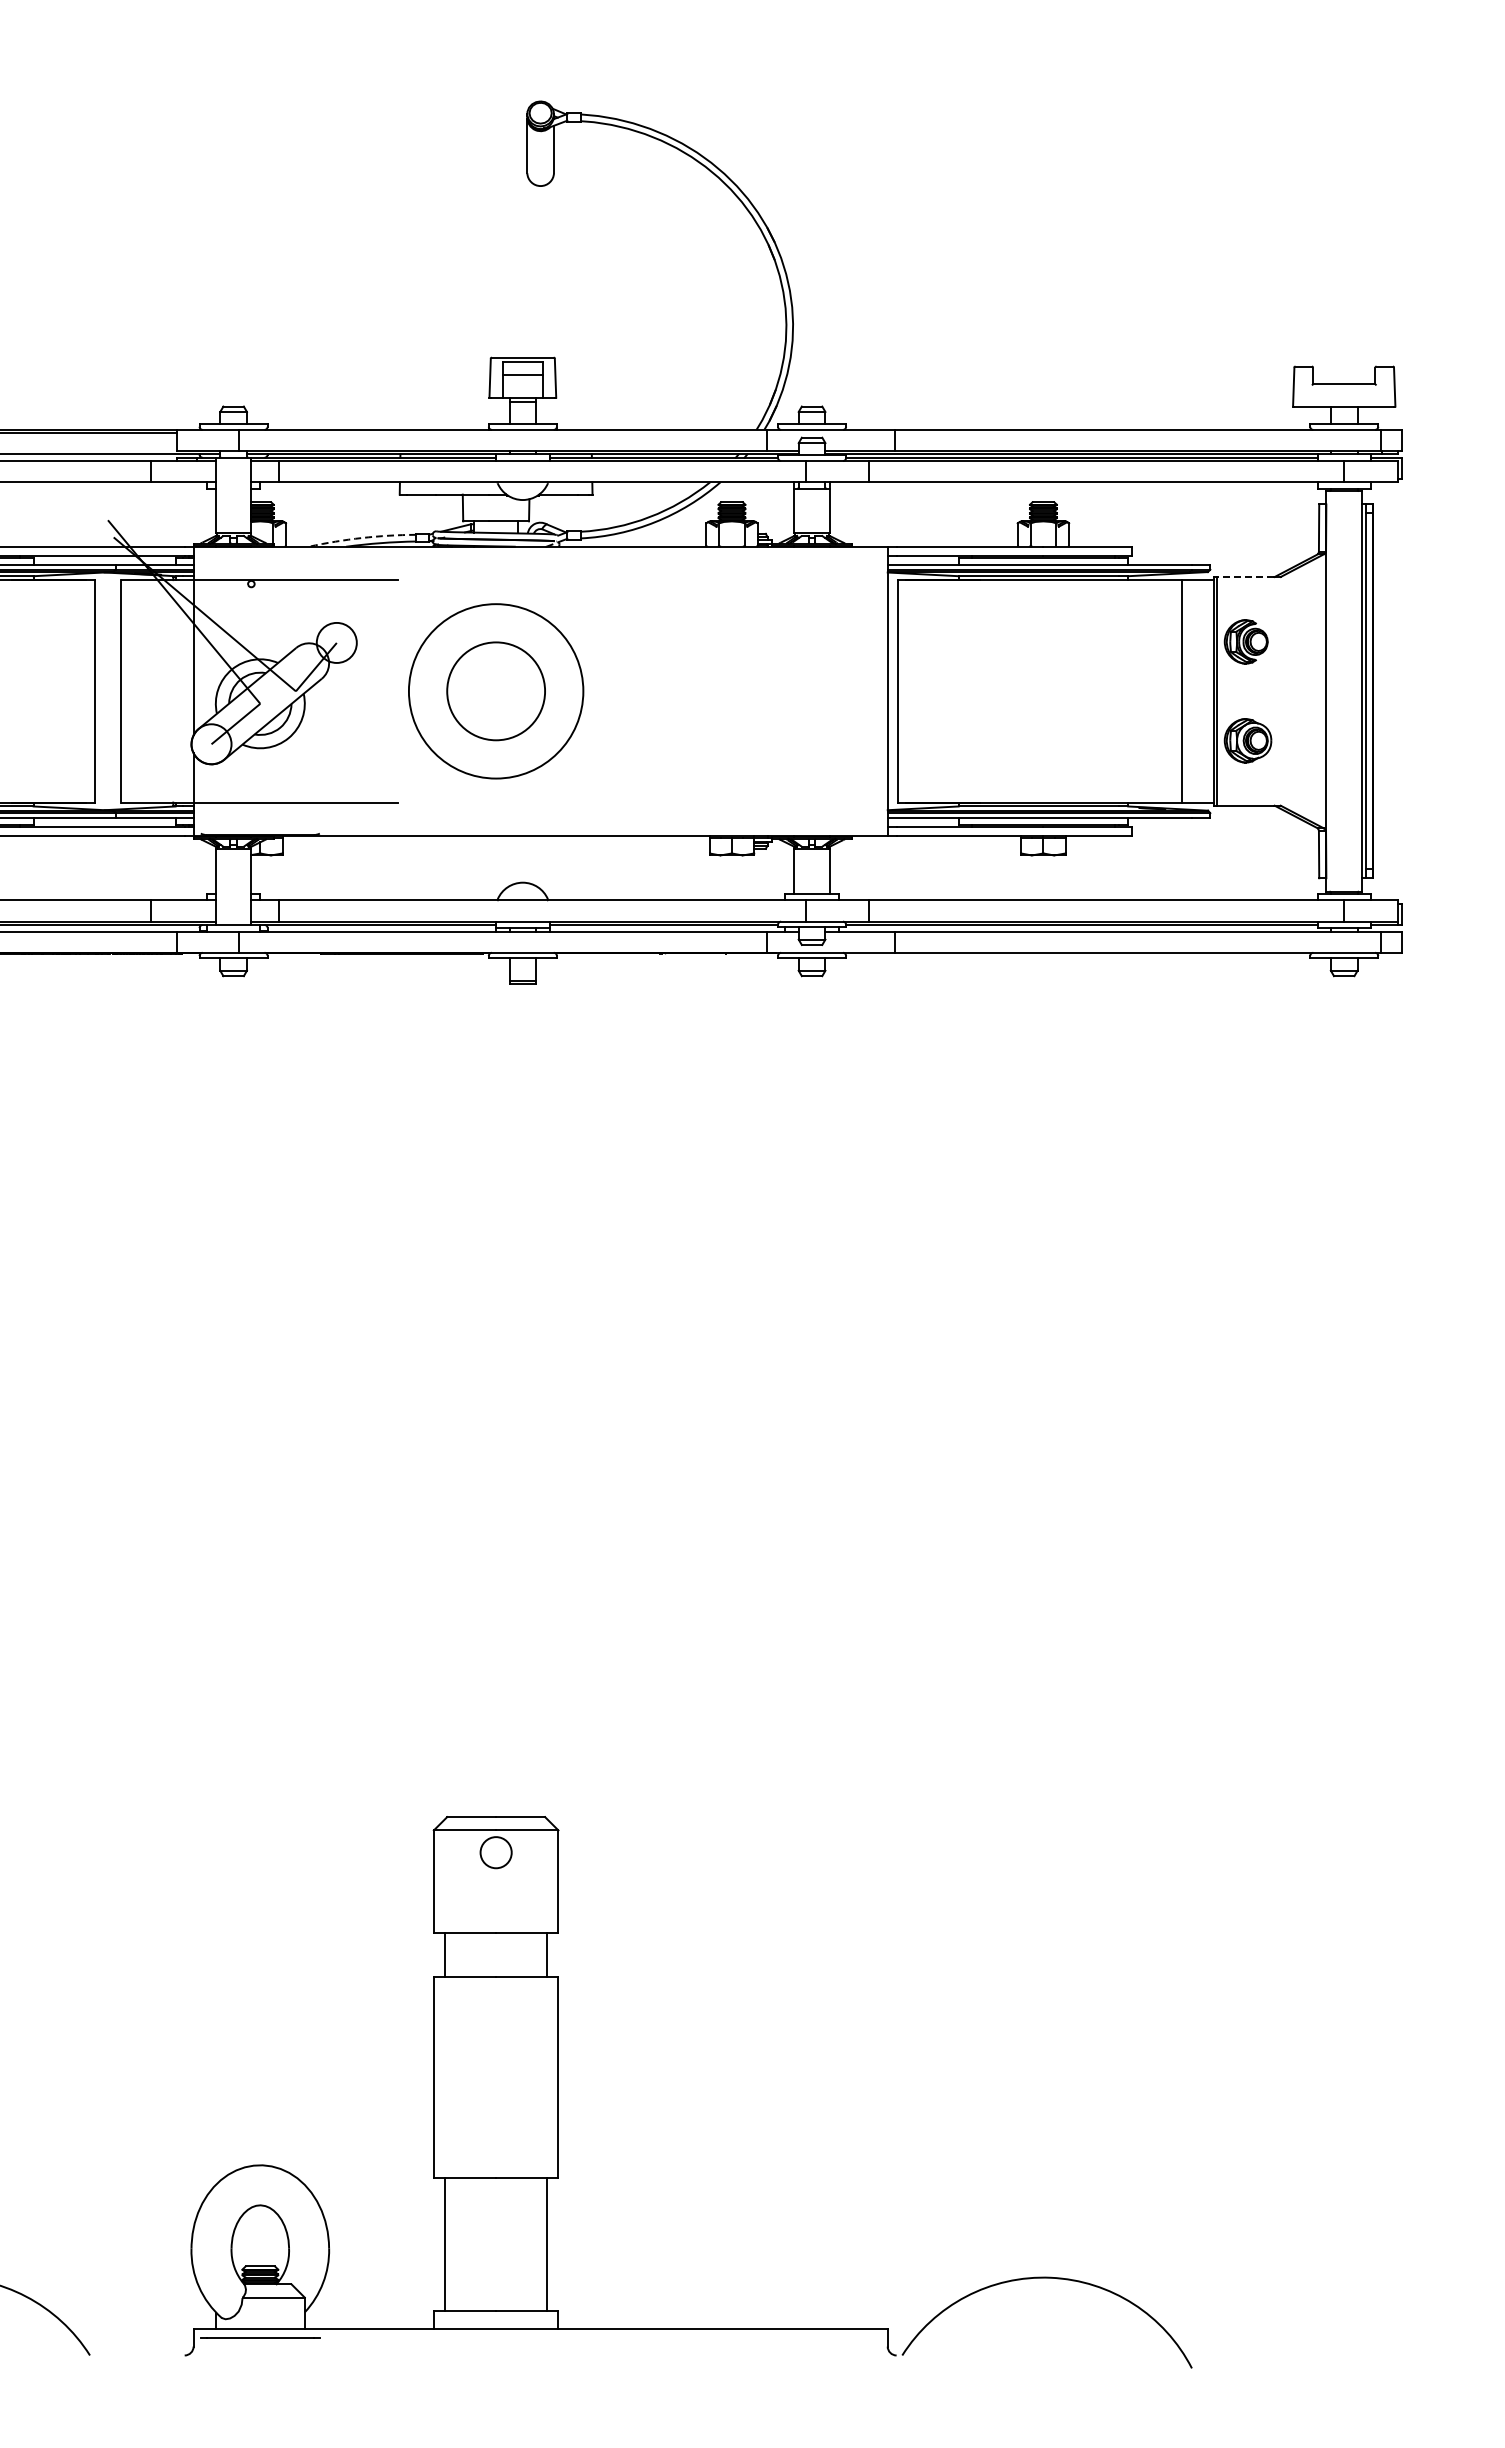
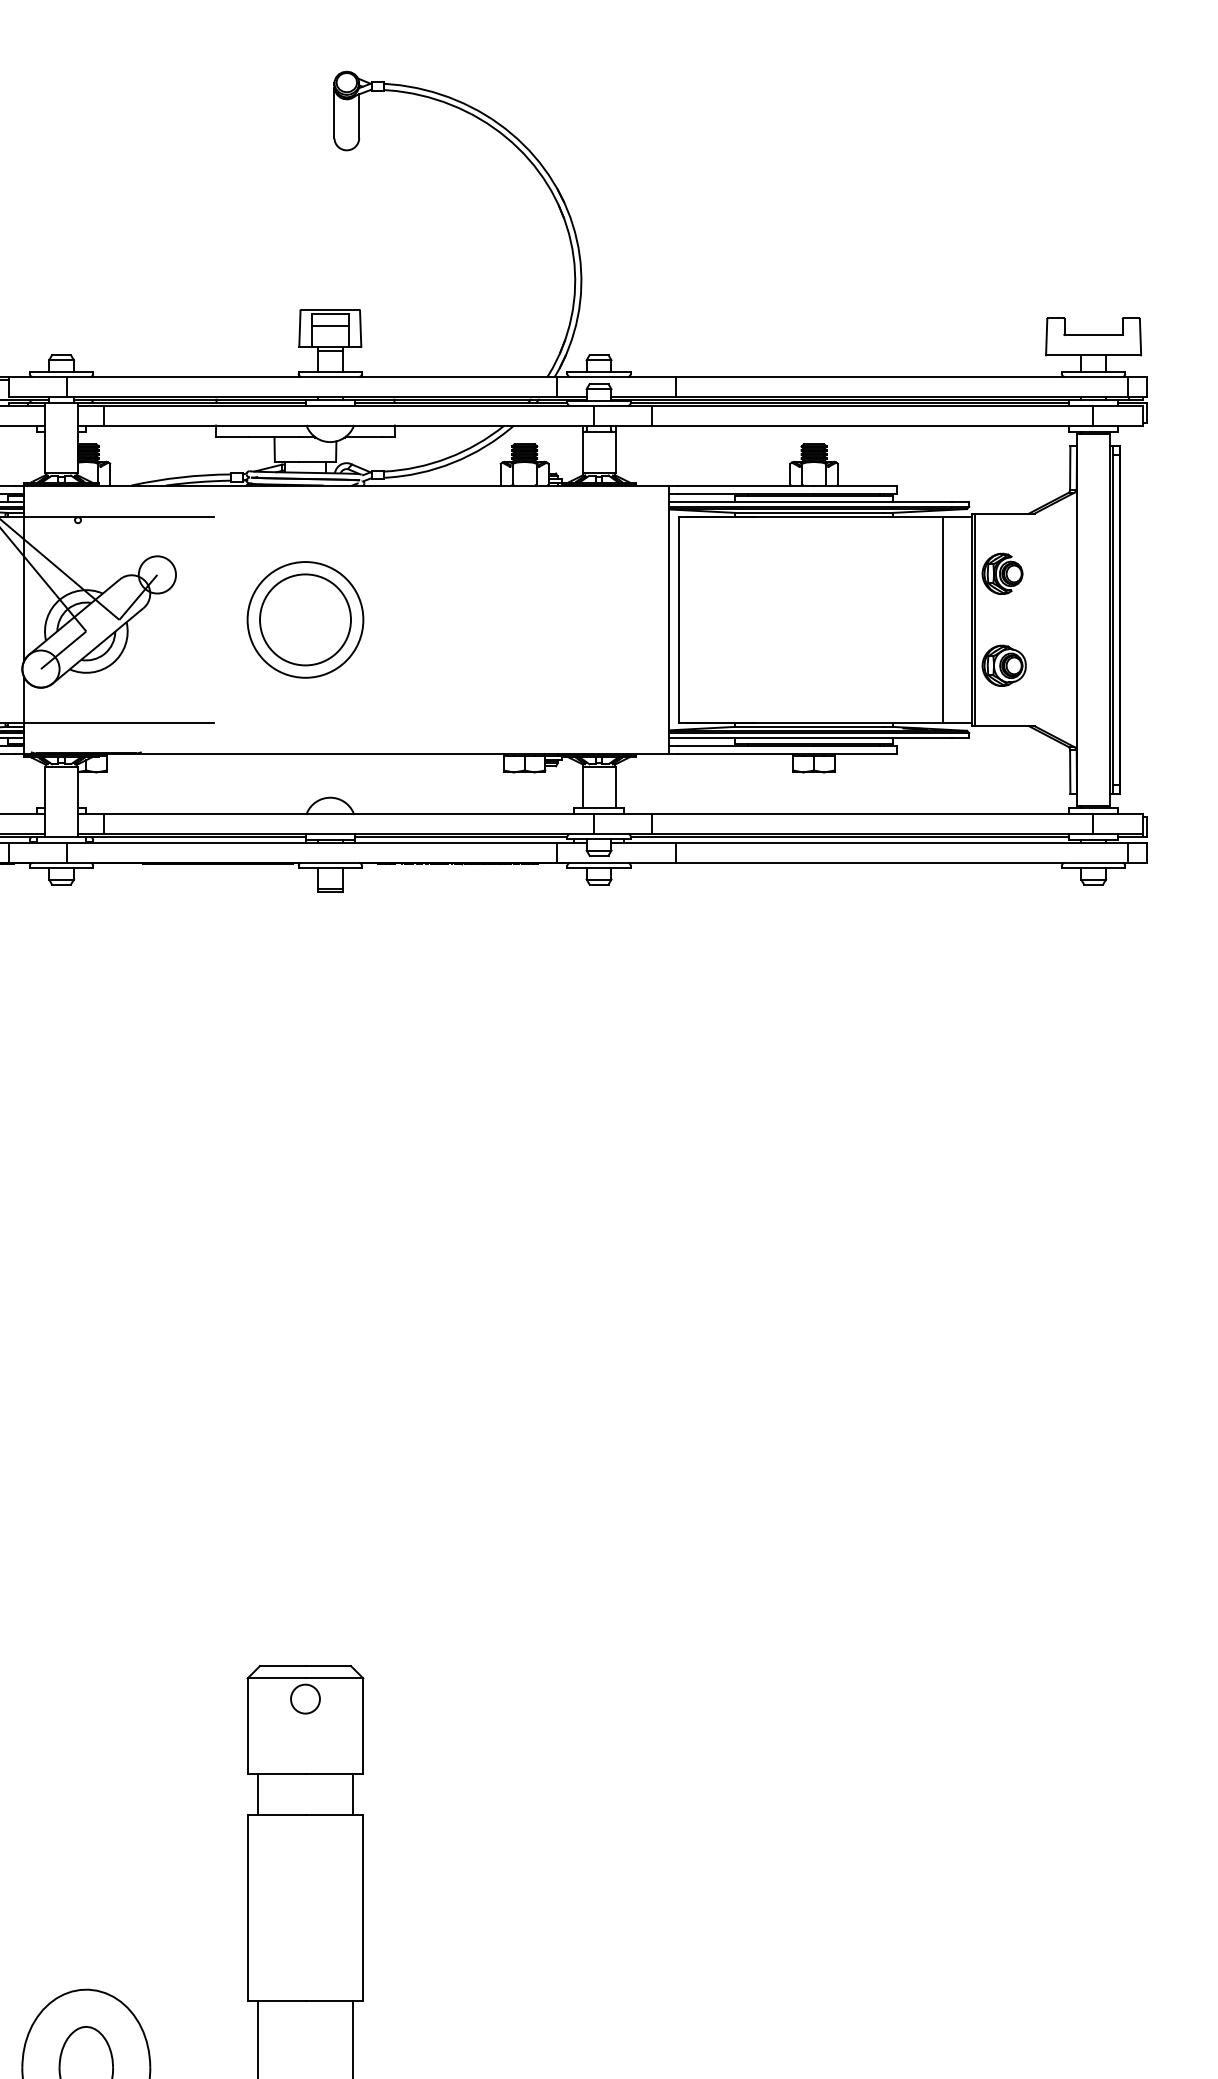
arc: (362, 538) -> (181, 477), dashed -> solid
line: (1245, 577) -> (1001, 514), dashed -> solid
circle: (495, 691) -> (304, 620), size x0.71

